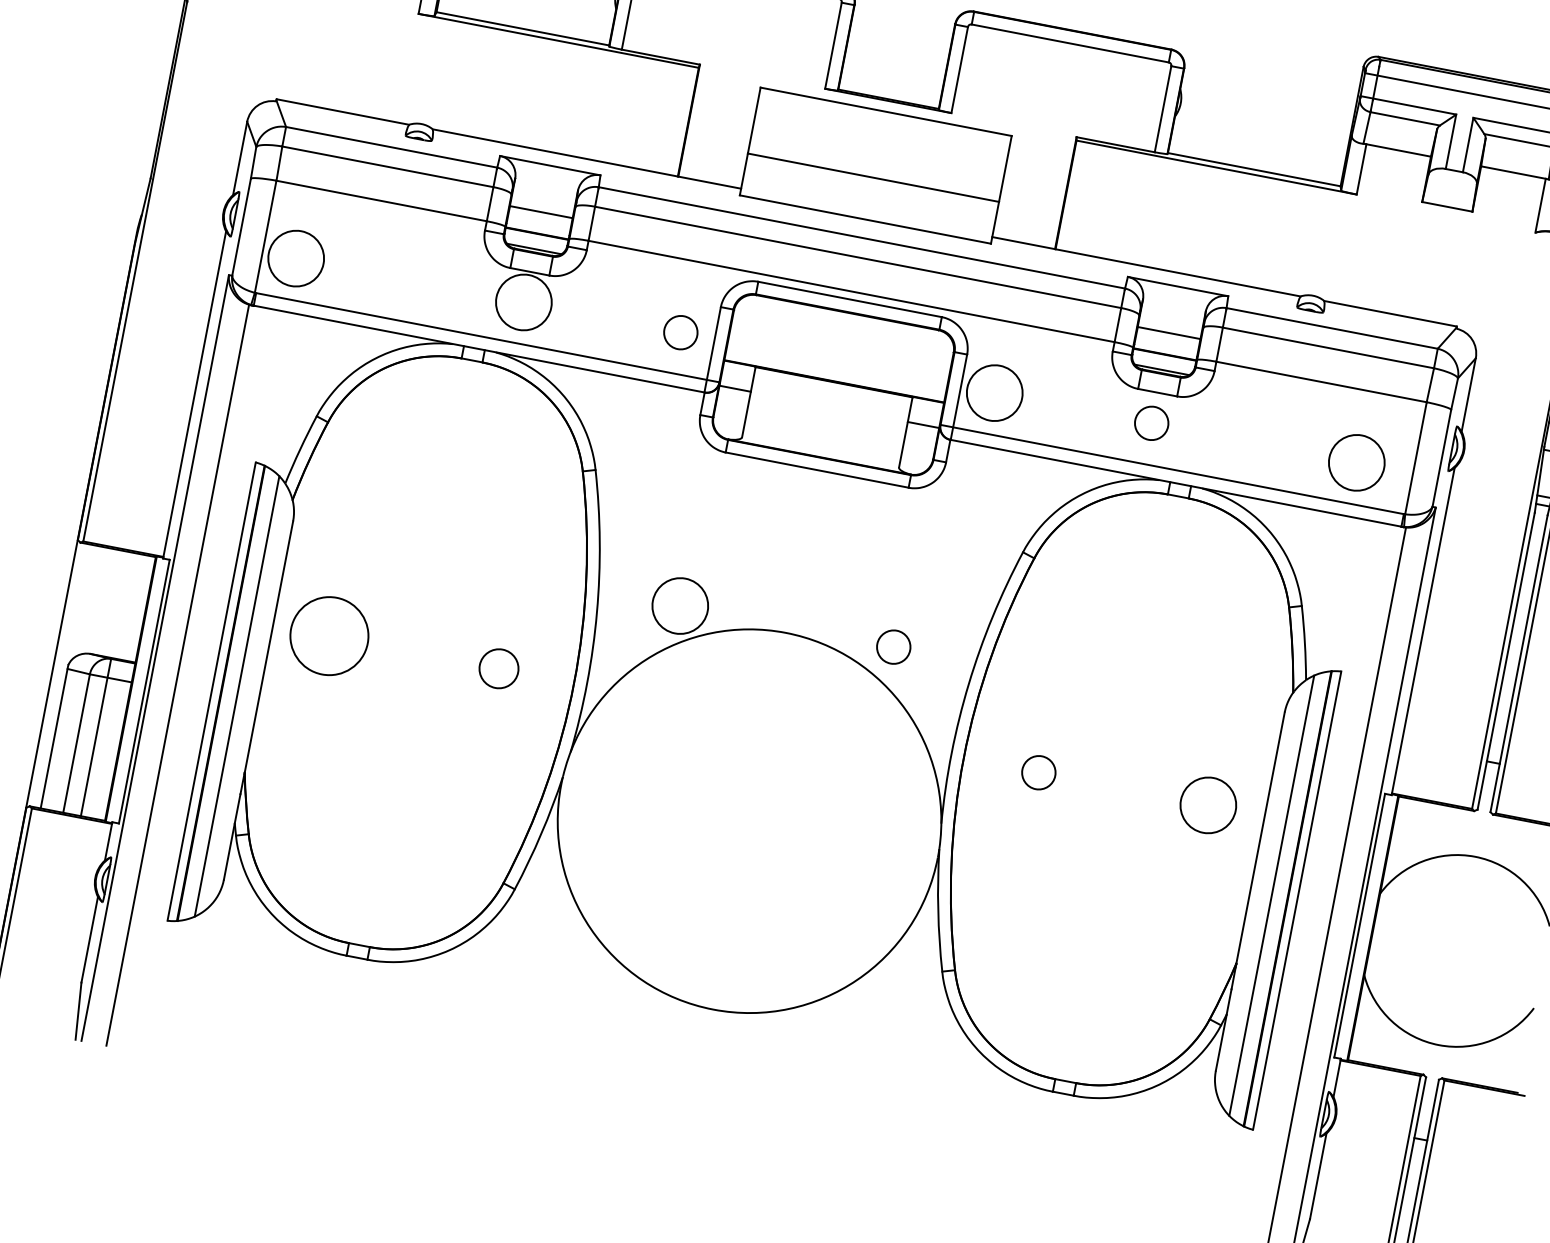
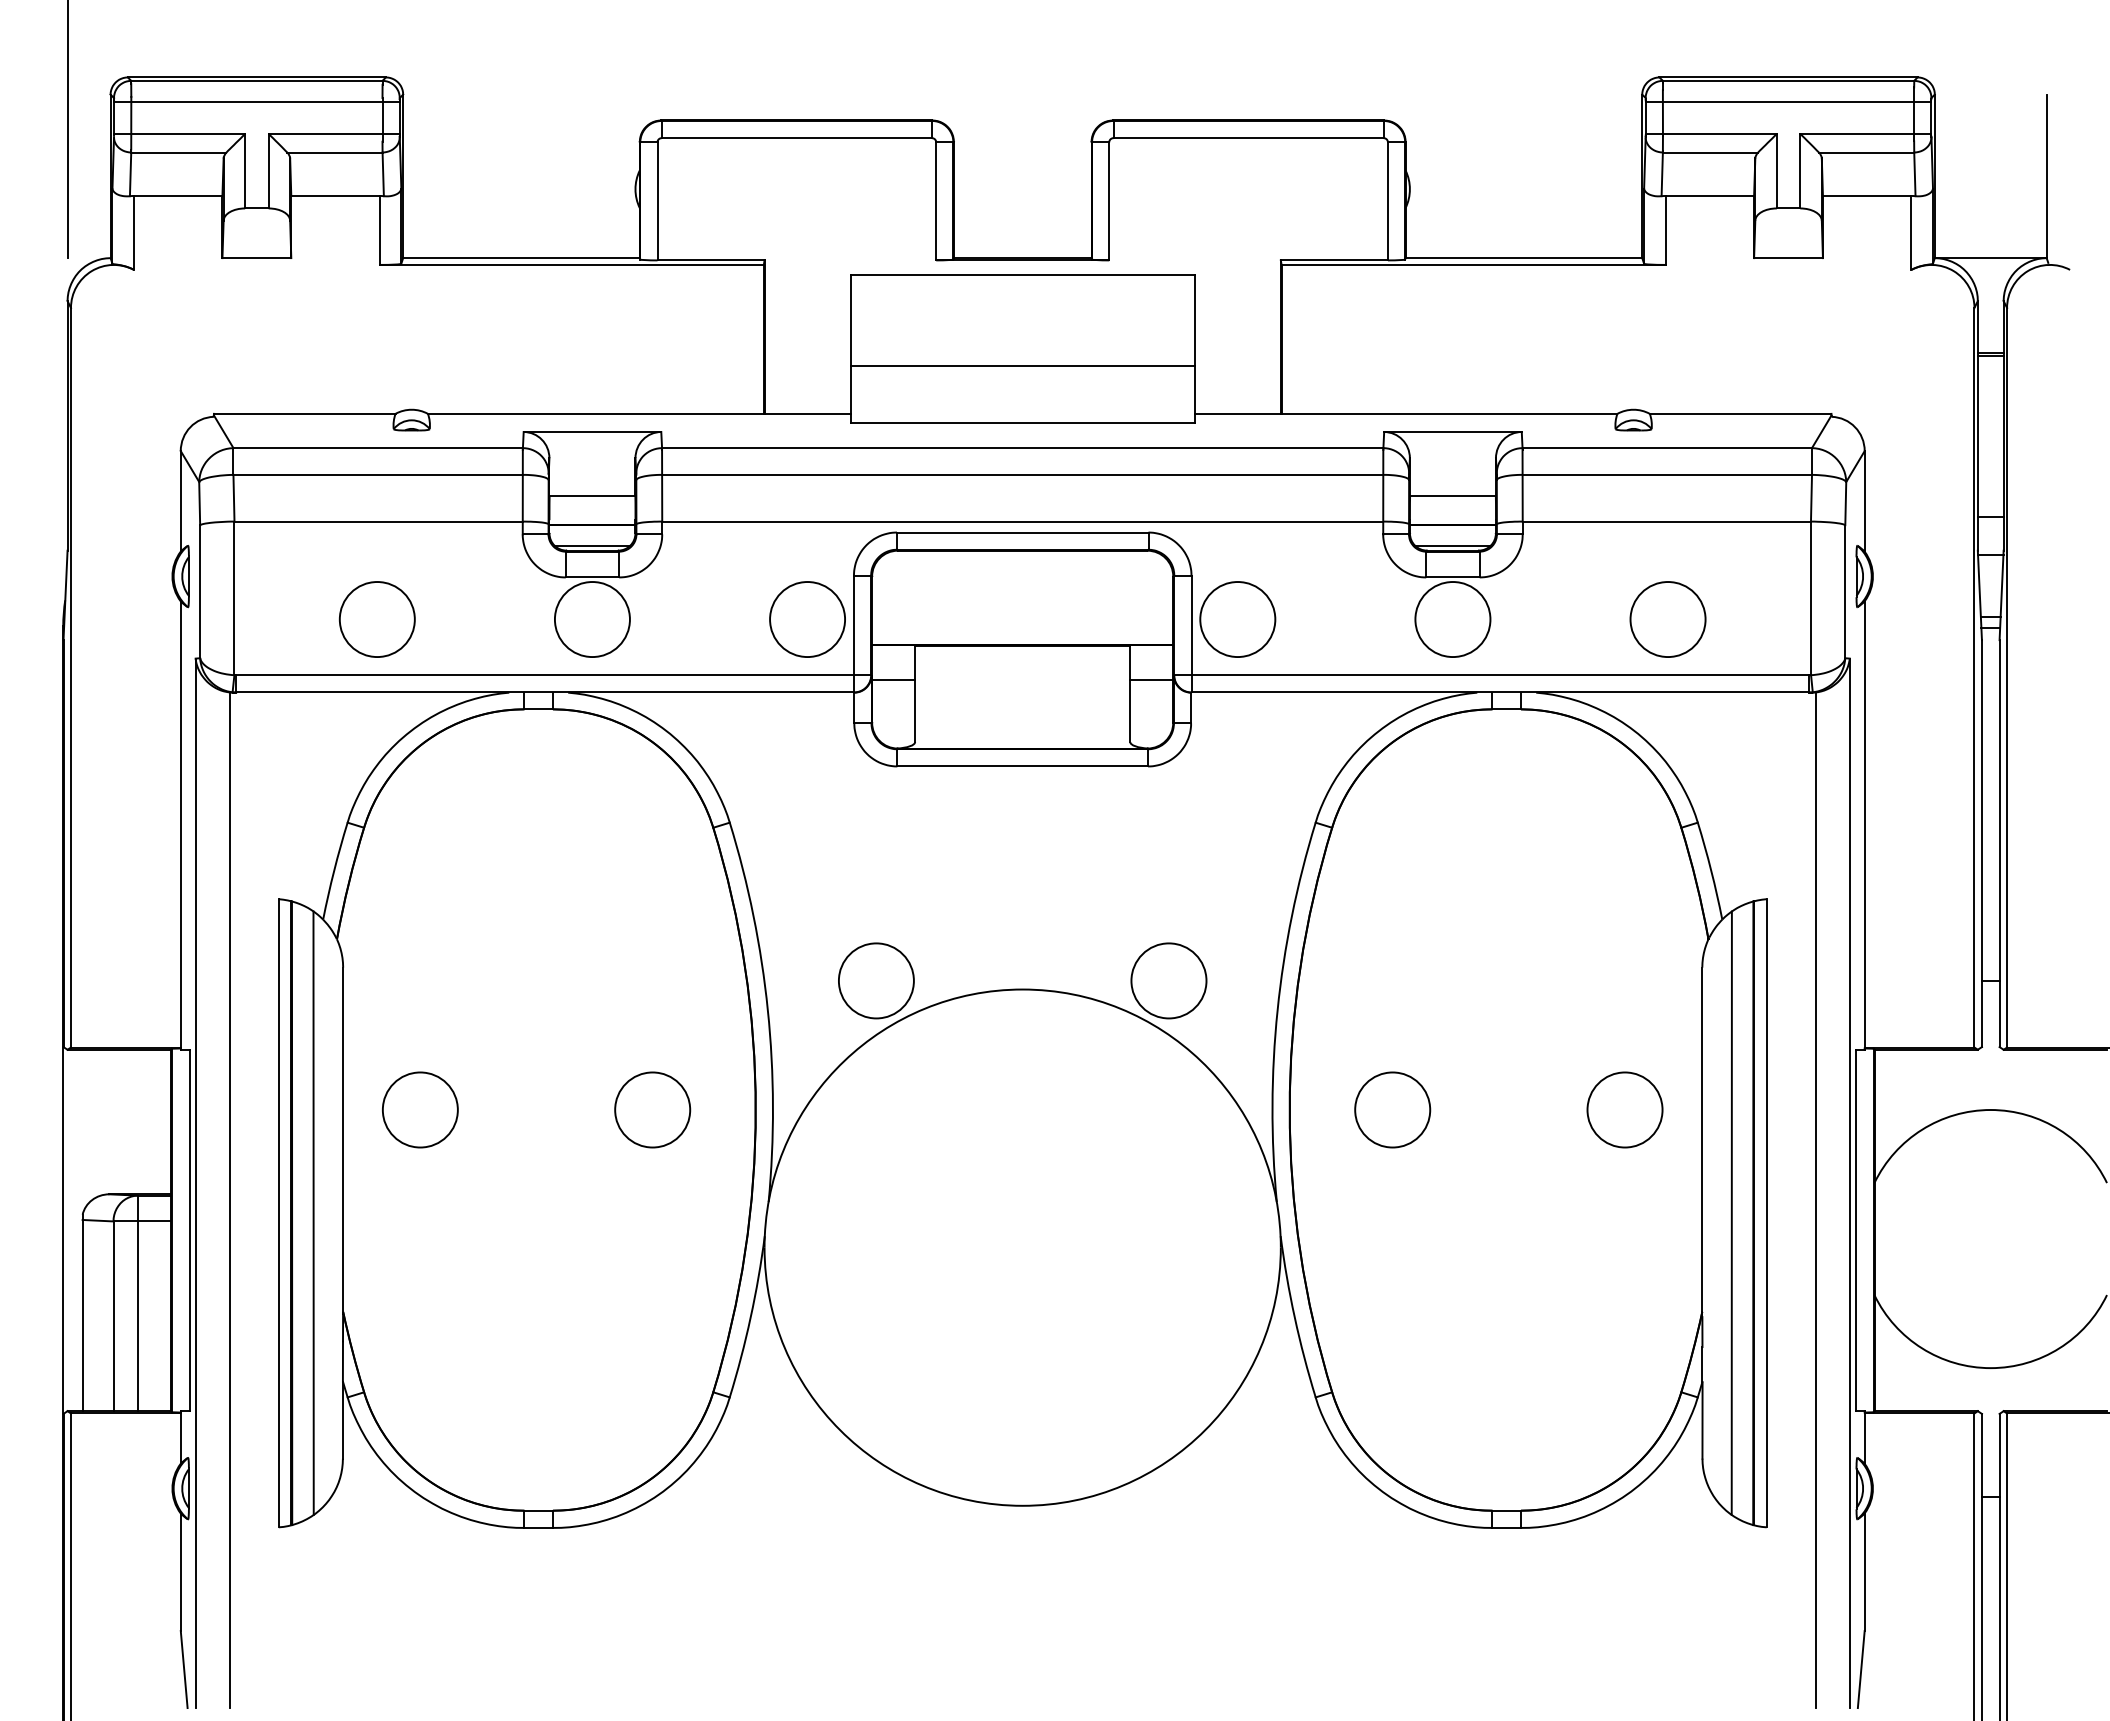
circle: (295, 258) -> (376, 619), moved
circle: (680, 332) -> (807, 619), size x1.67
circle: (1151, 423) -> (1452, 619), size x1.67
circle: (1356, 462) -> (1667, 619), moved
circle: (328, 635) -> (419, 1109), size x0.71
circle: (893, 646) -> (1168, 980), size x1.67
circle: (498, 668) -> (652, 1109), size x1.43
circle: (1038, 772) -> (1392, 1109), size x1.67

